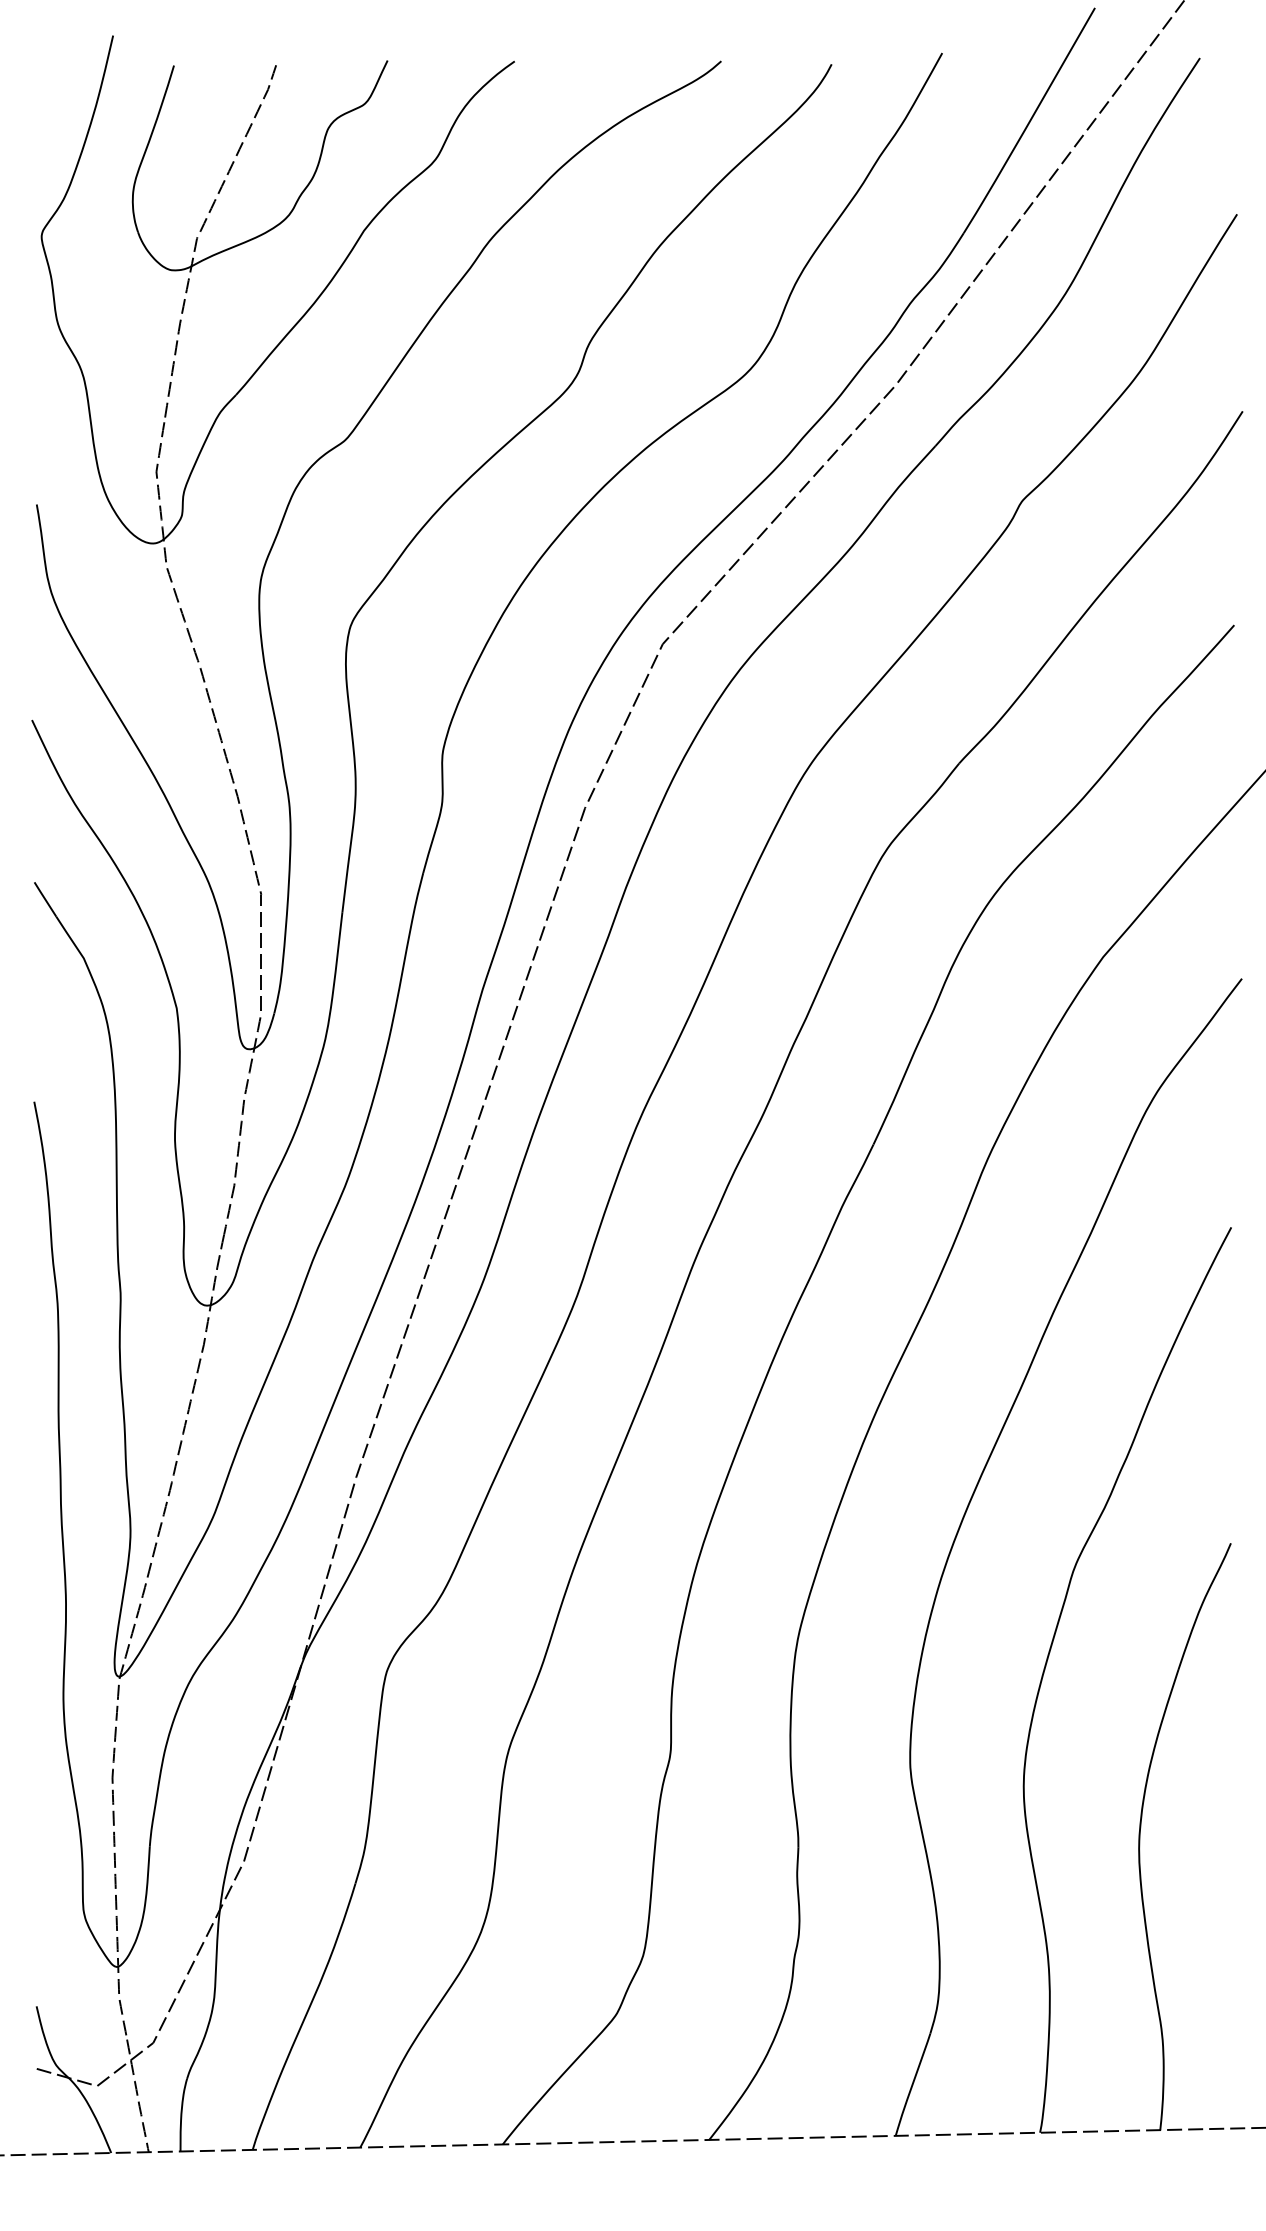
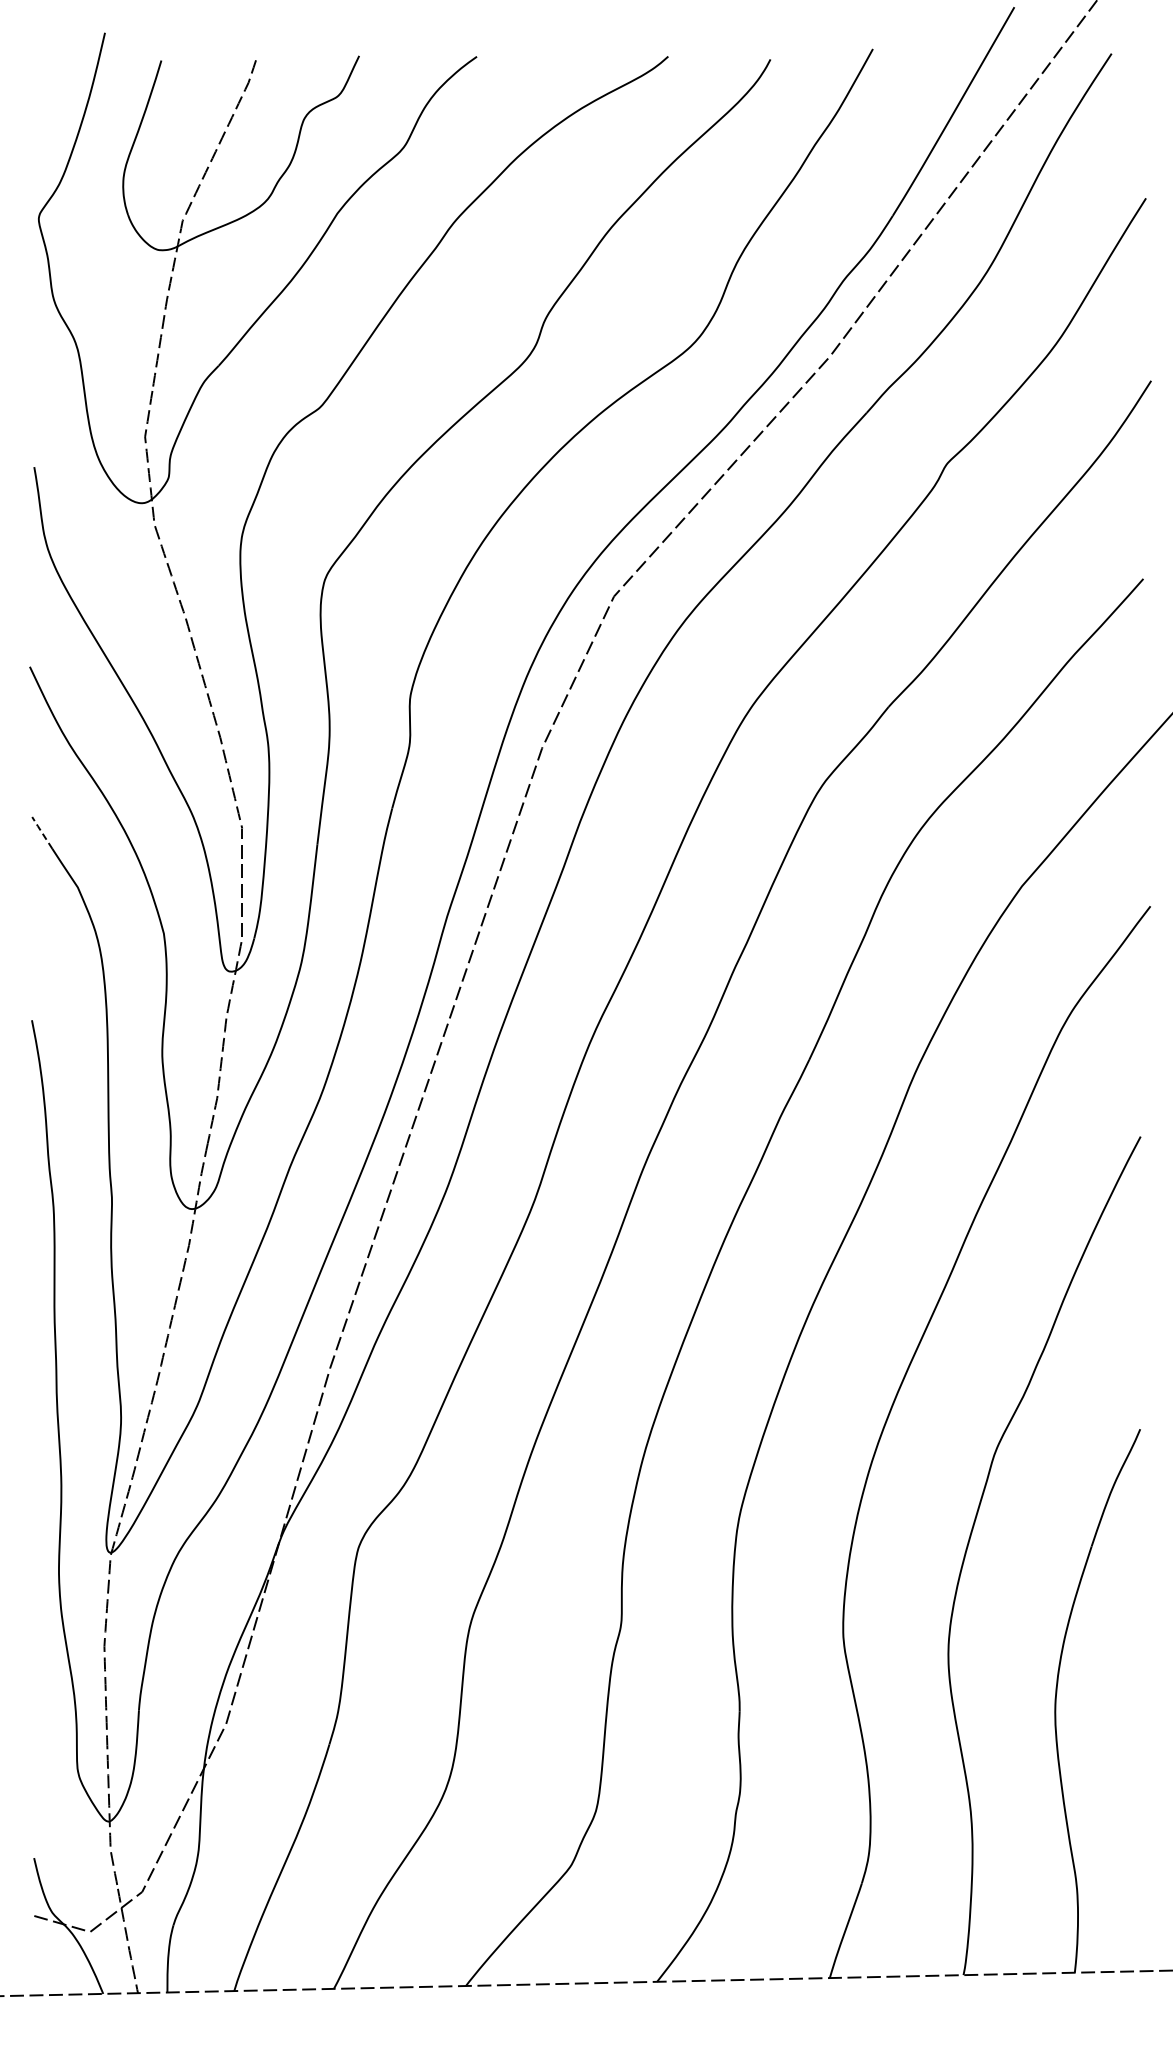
line: (45, 899) -> (42, 832), solid -> dashed

